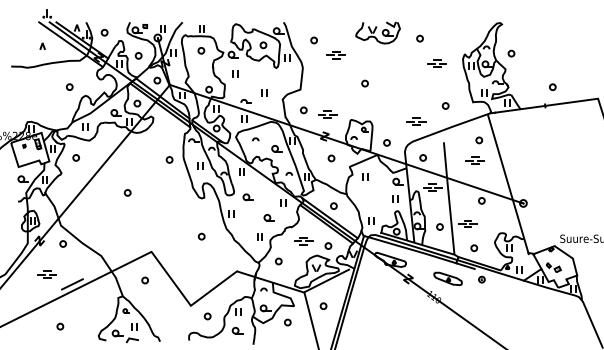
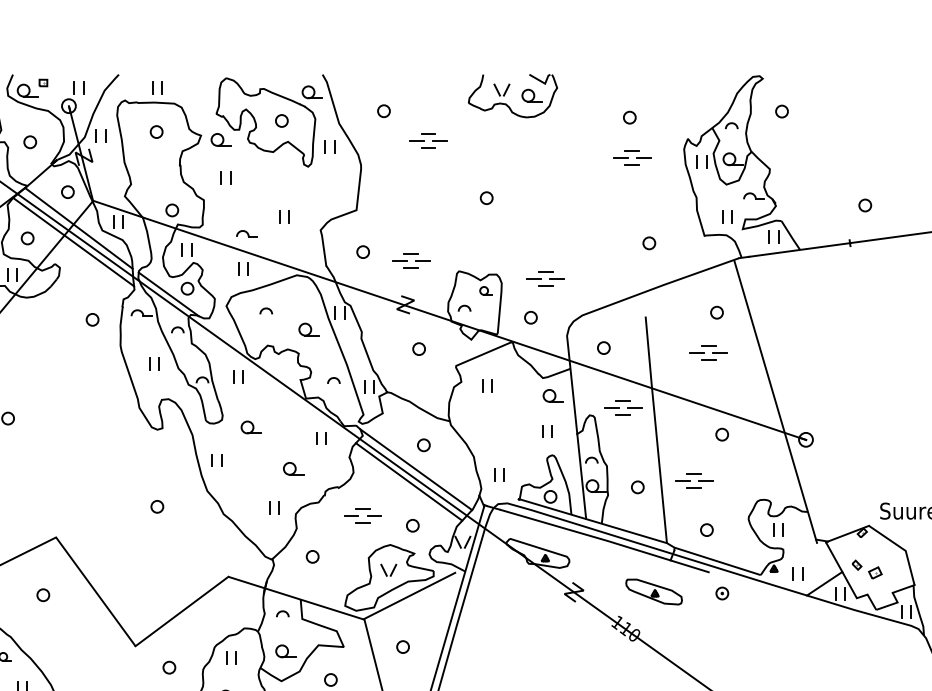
part: (419, 38) -> (628, 117), moved
part: (511, 53) -> (781, 111), moved
part: (416, 121) -> (546, 278), moved
part: (169, 159) -> (92, 318), moved

